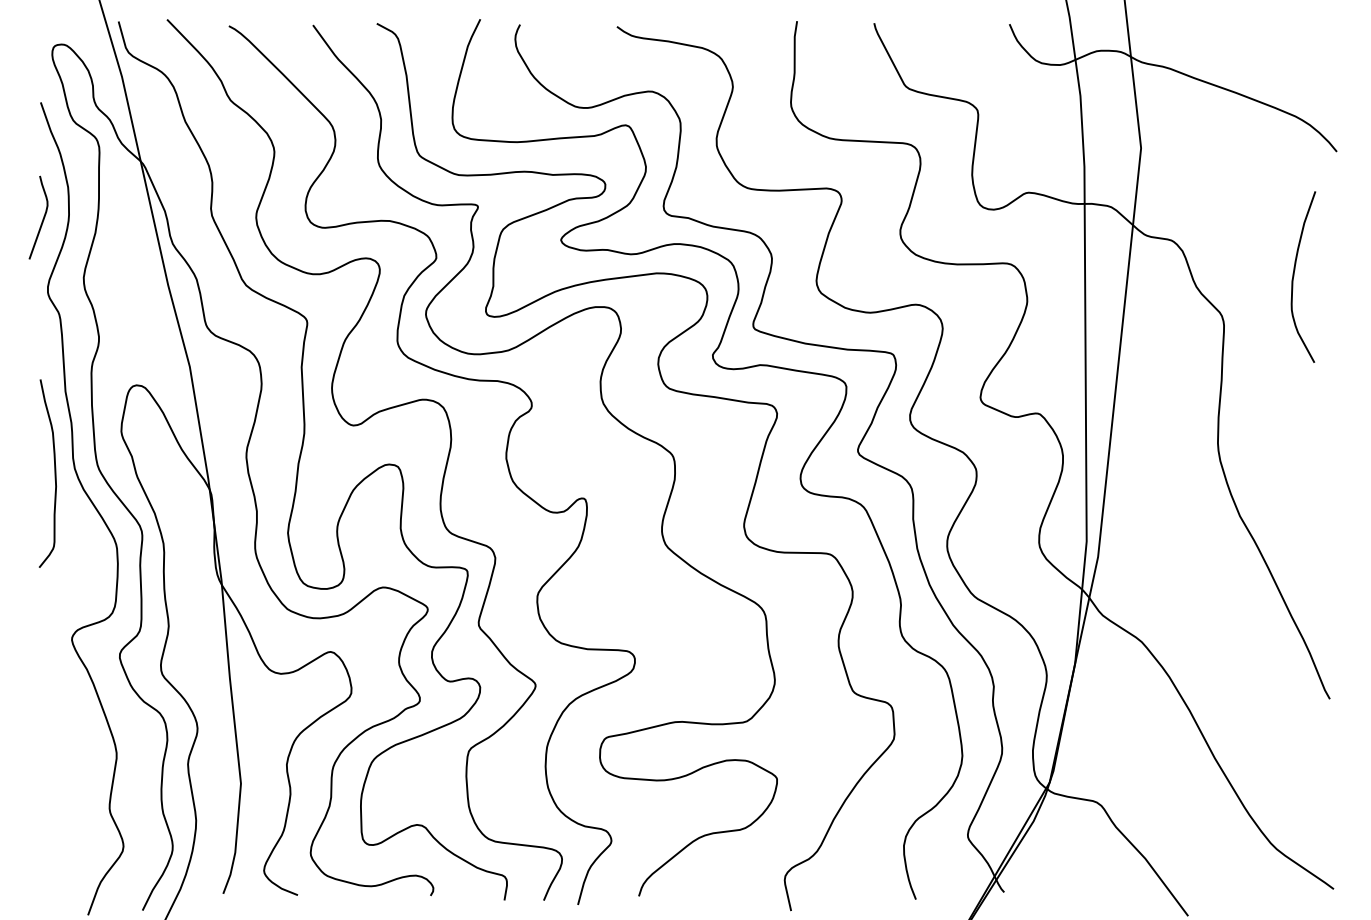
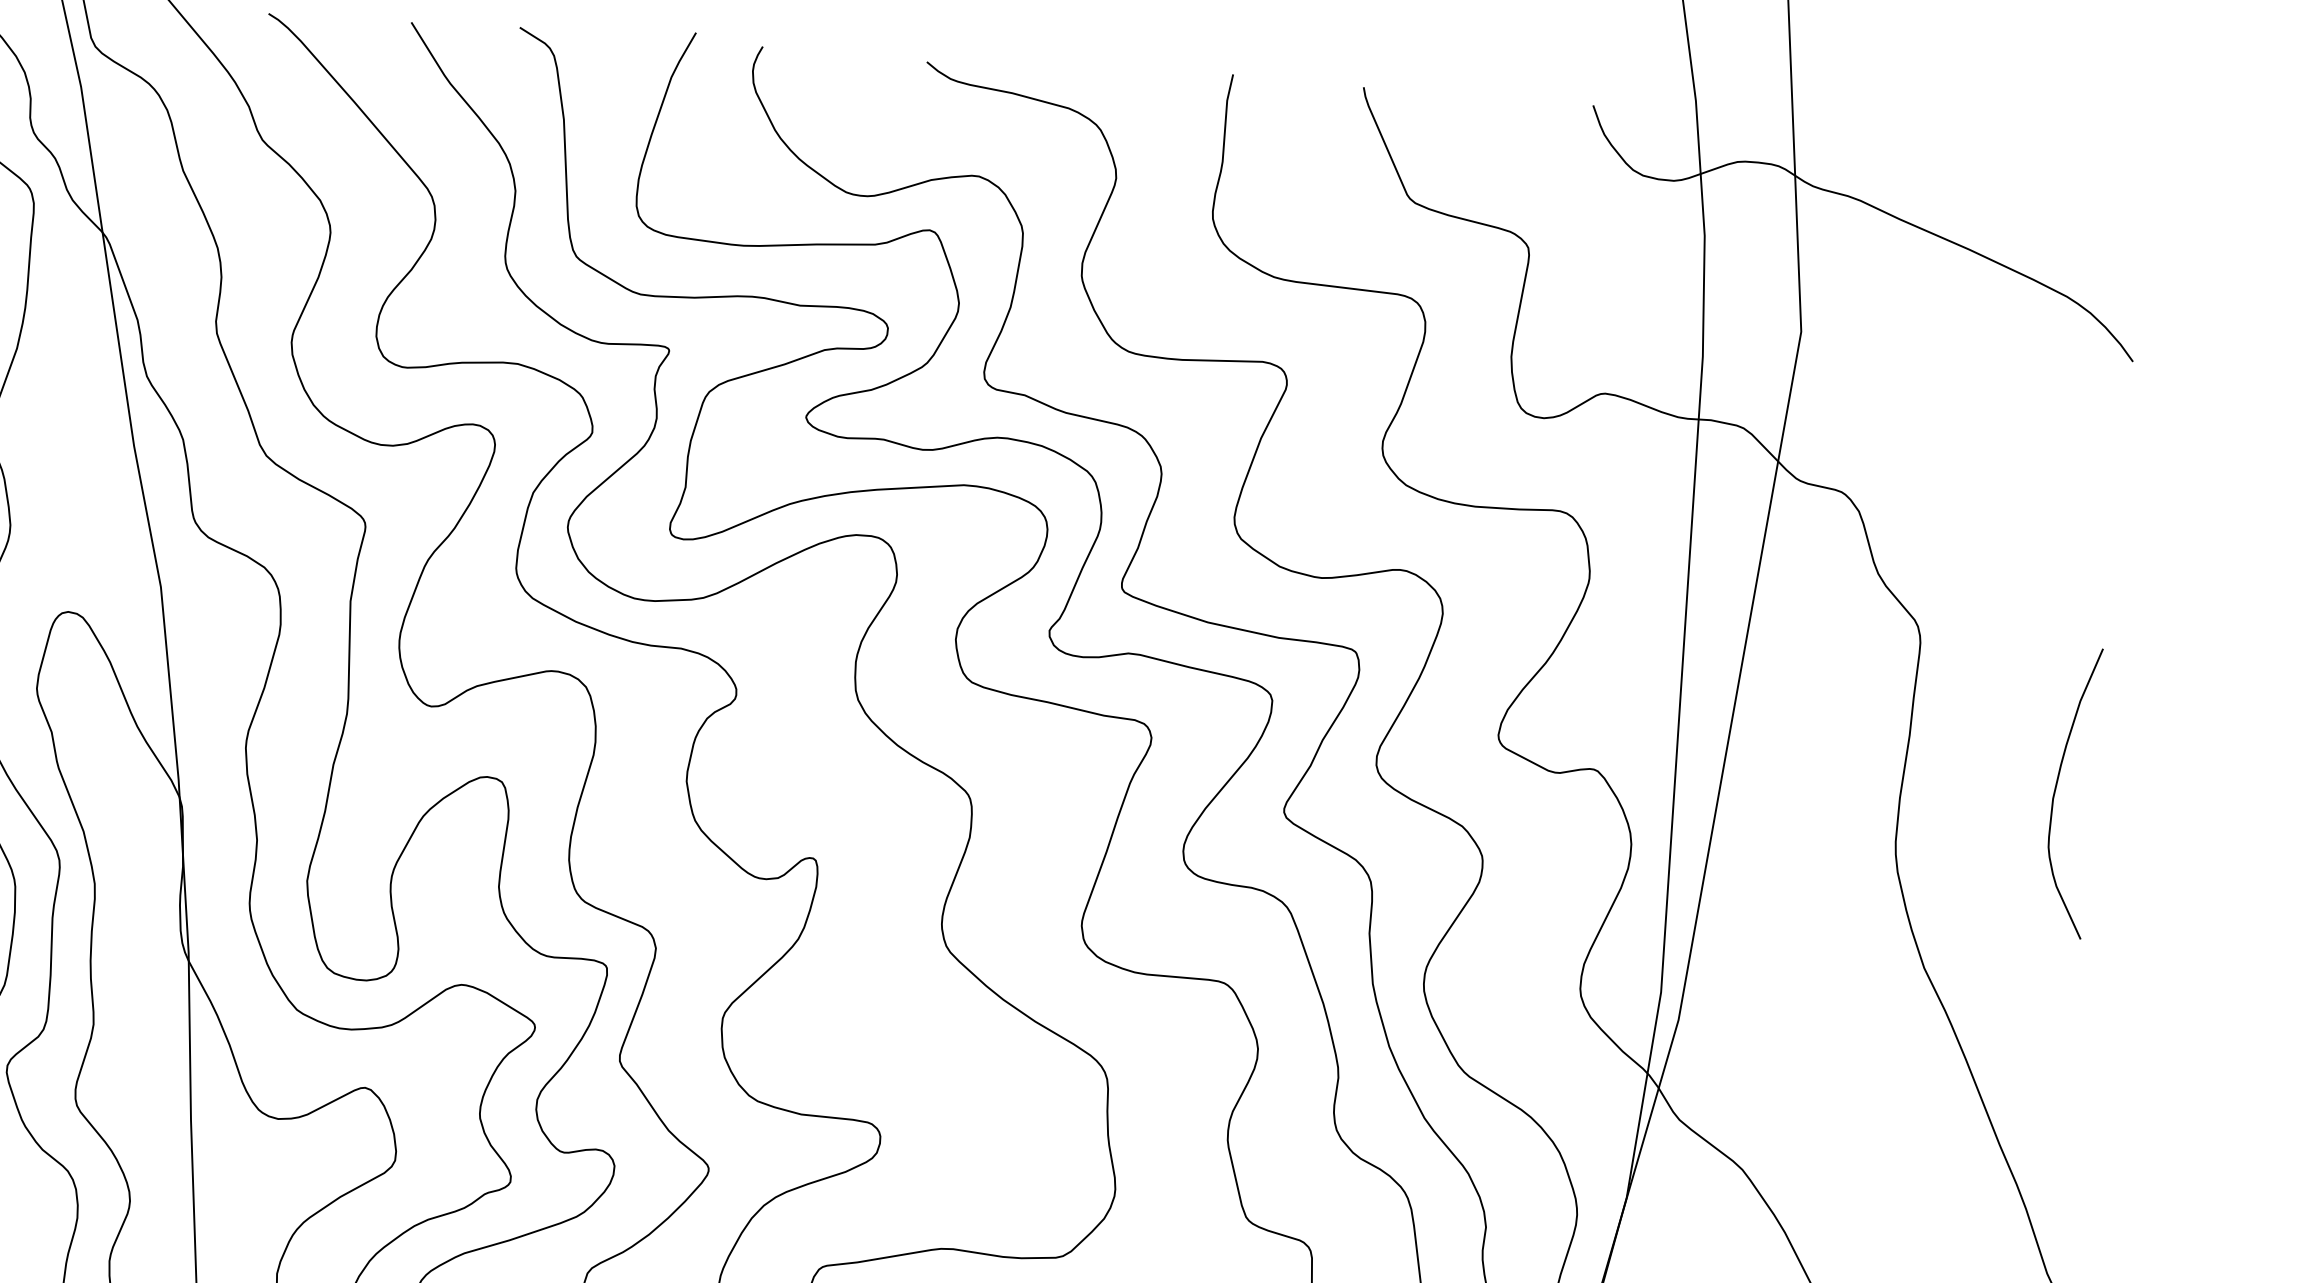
curve: (1294, 276) -> (2057, 790), moved

